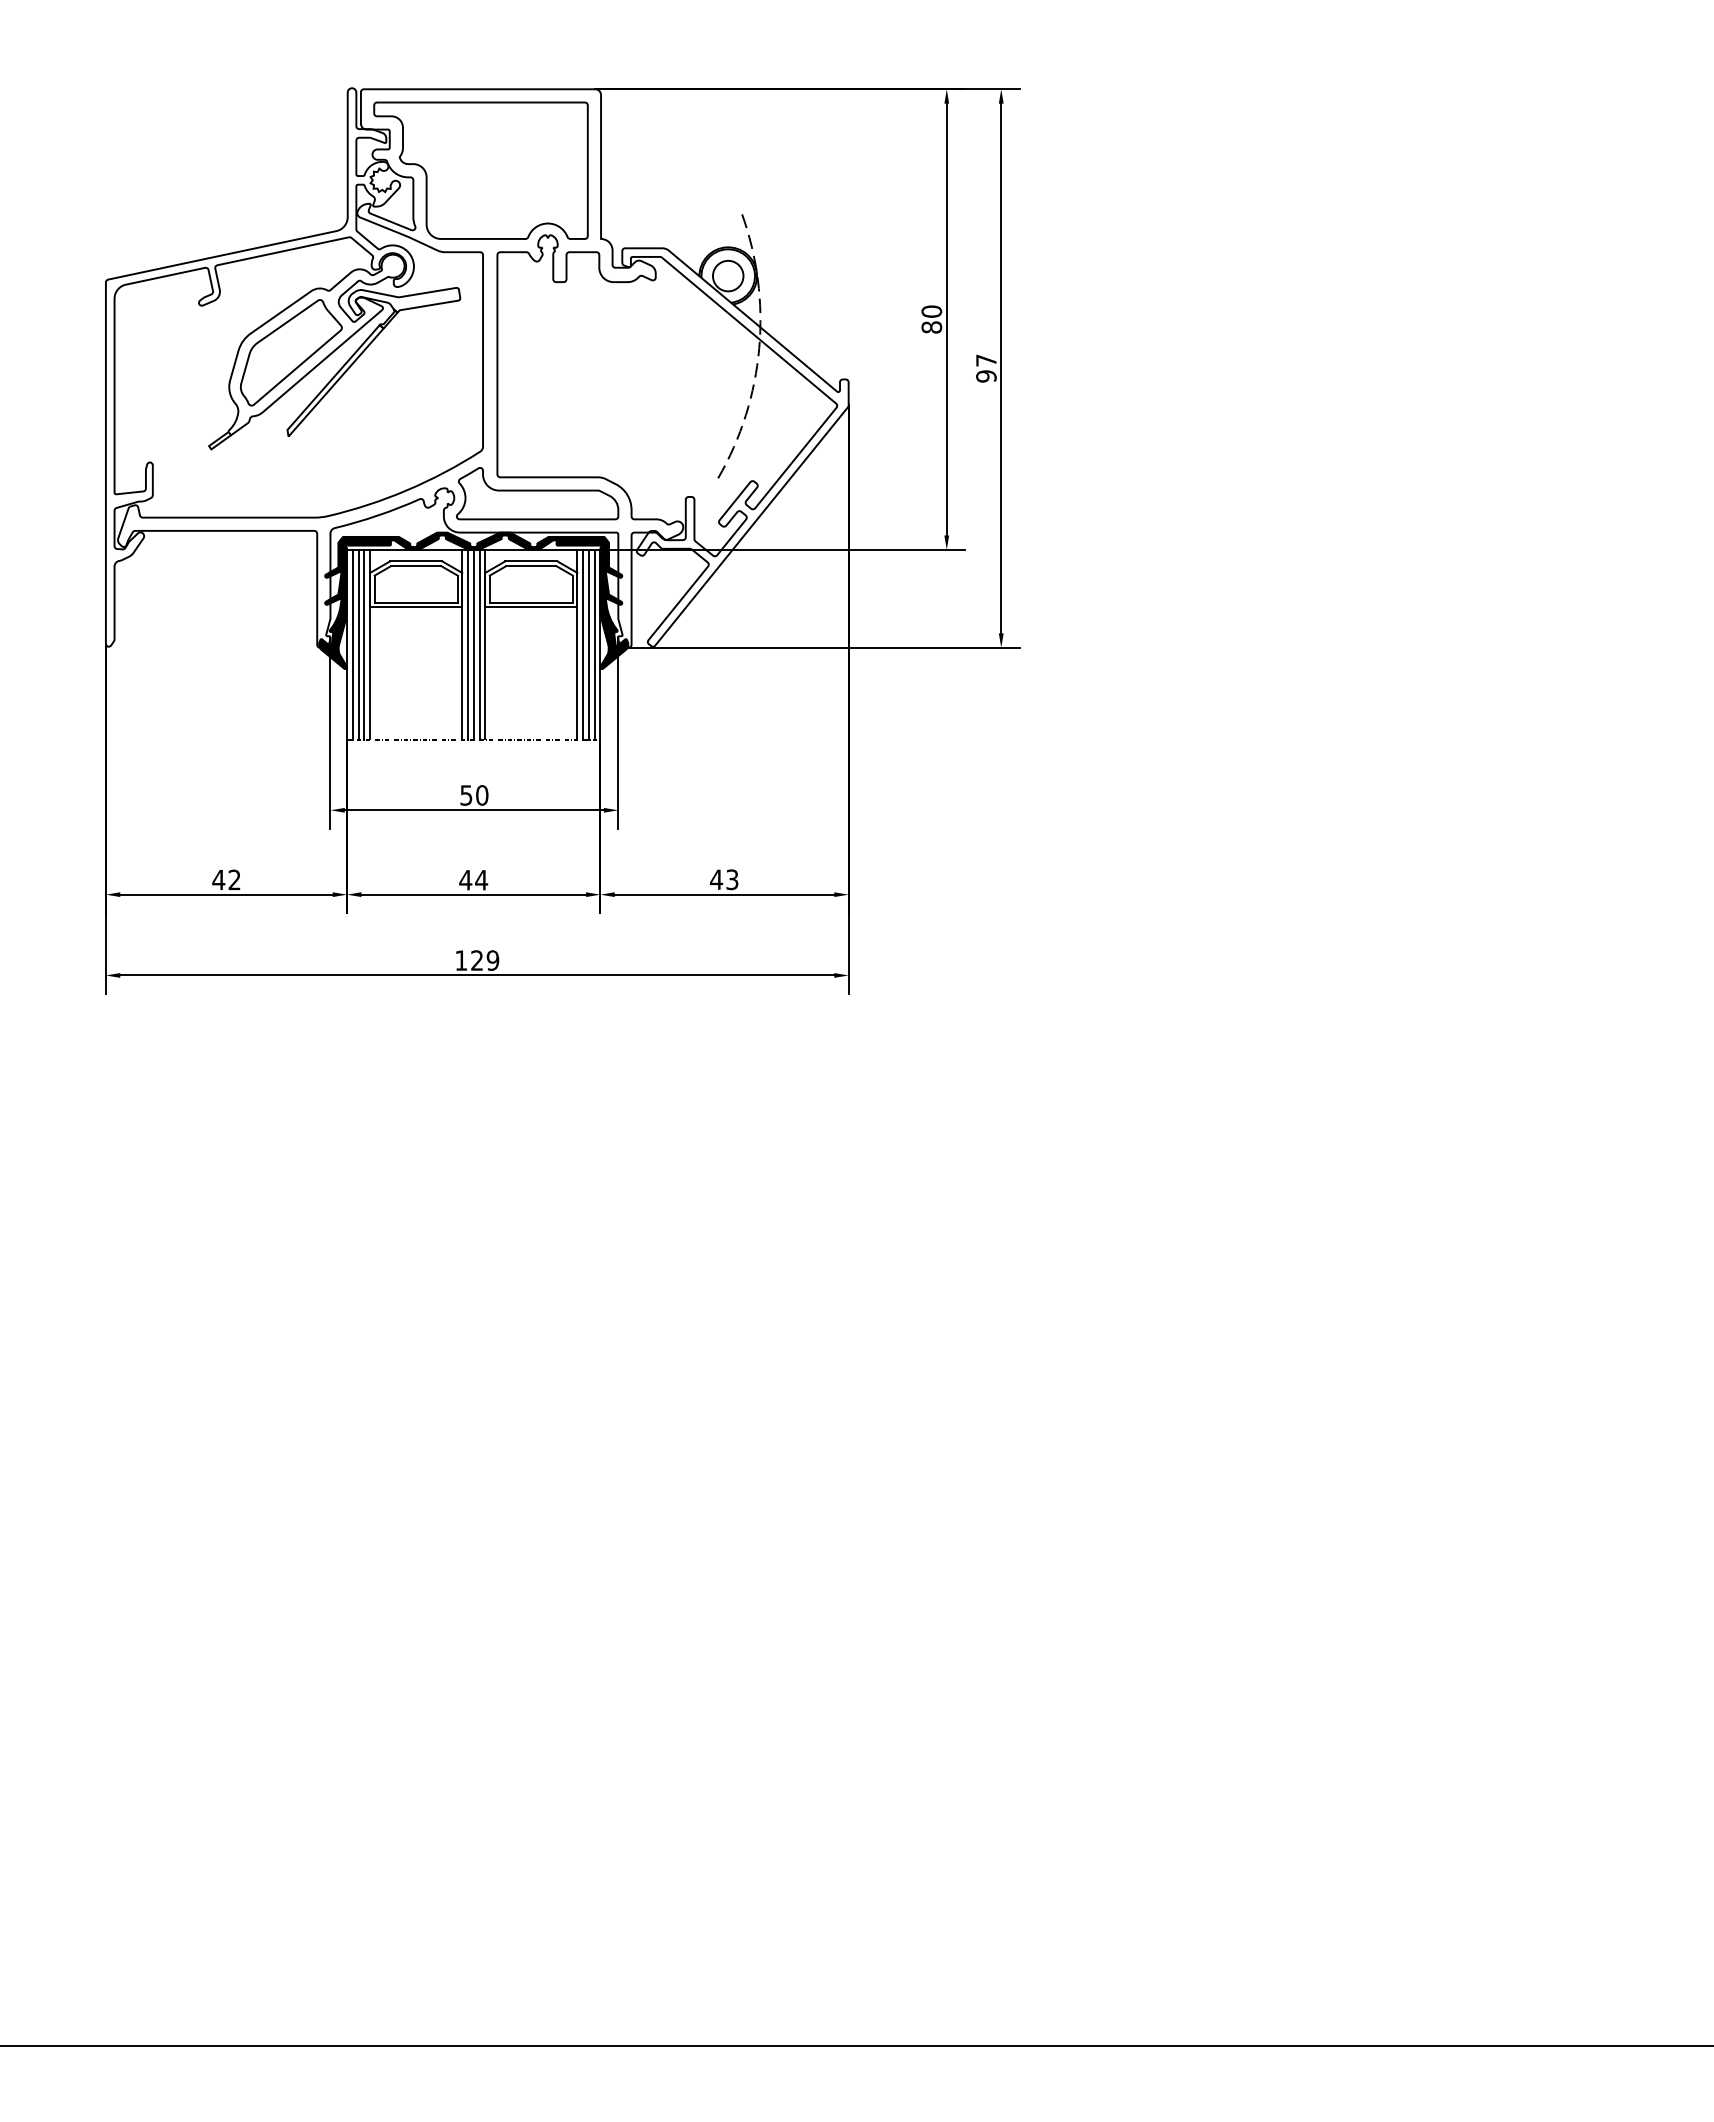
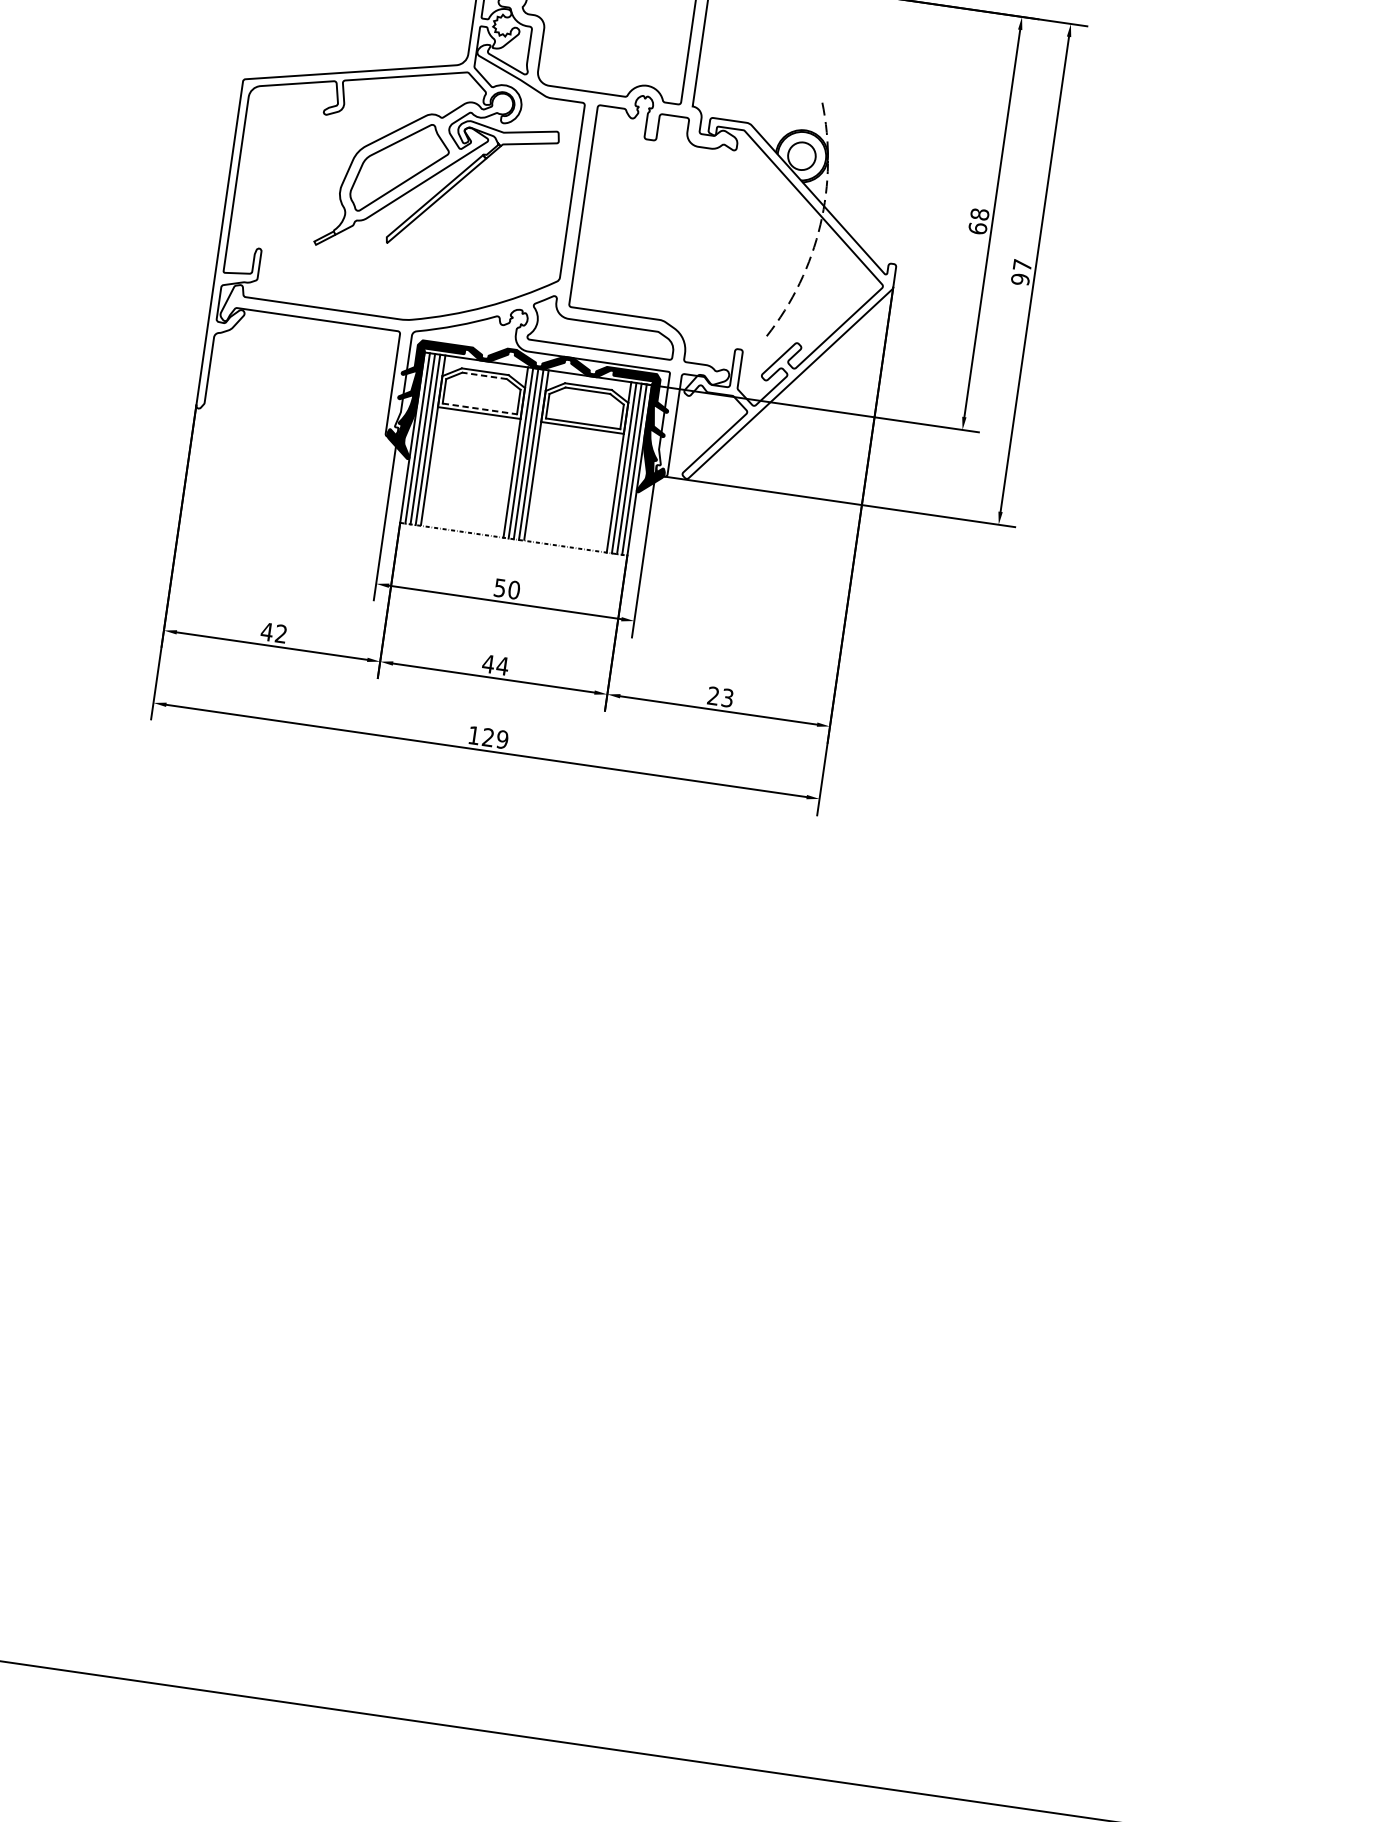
text: (931, 319) -> (978, 221), 80 -> 68
line: (416, 566) -> (484, 376), solid -> dashed
line: (416, 602) -> (480, 408), solid -> dashed
text: (716, 879) -> (713, 695), 43 -> 23

